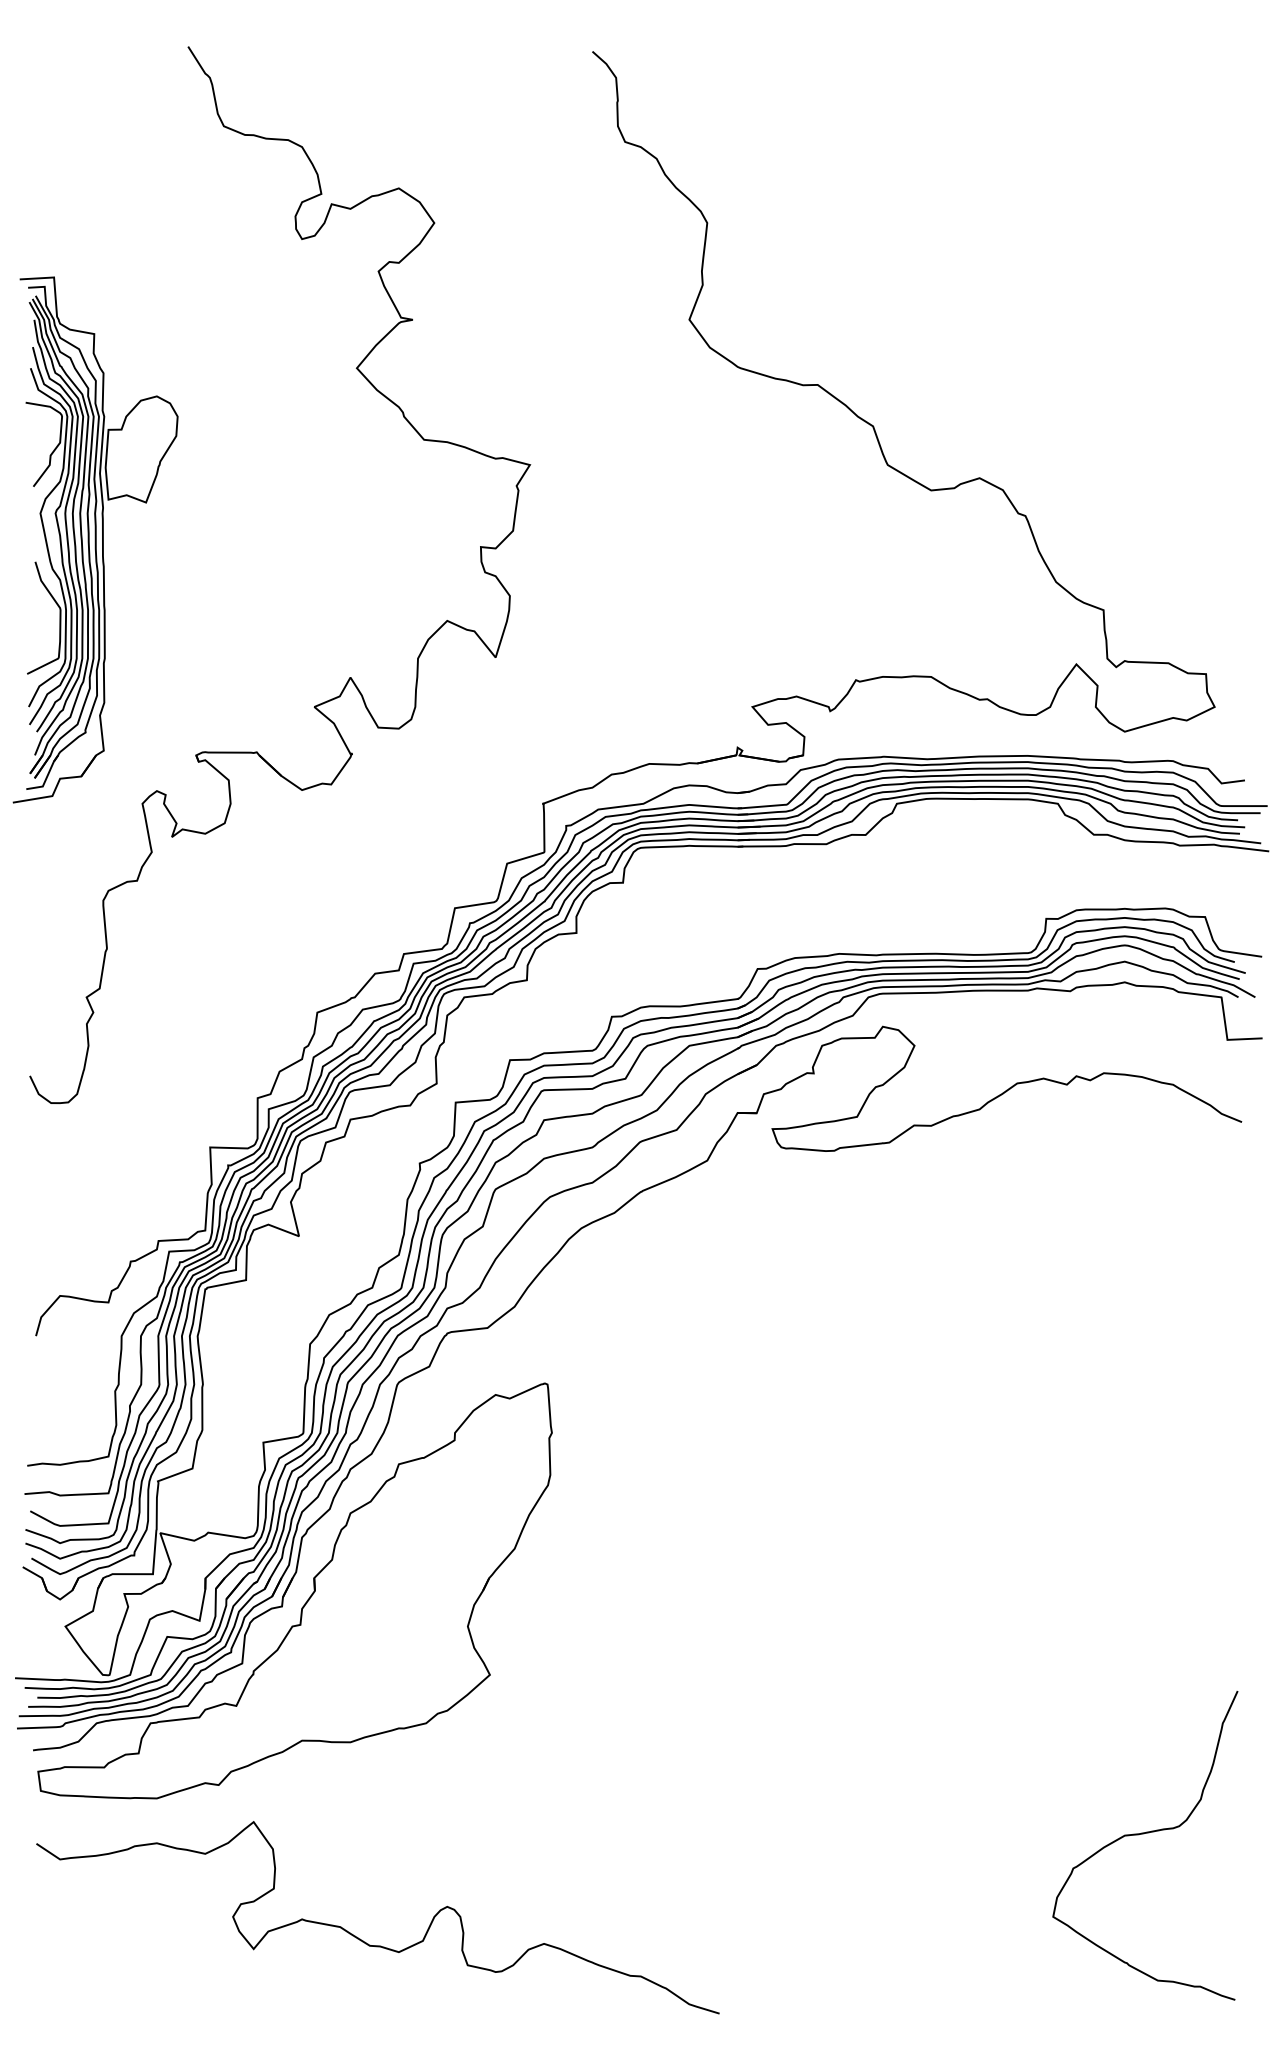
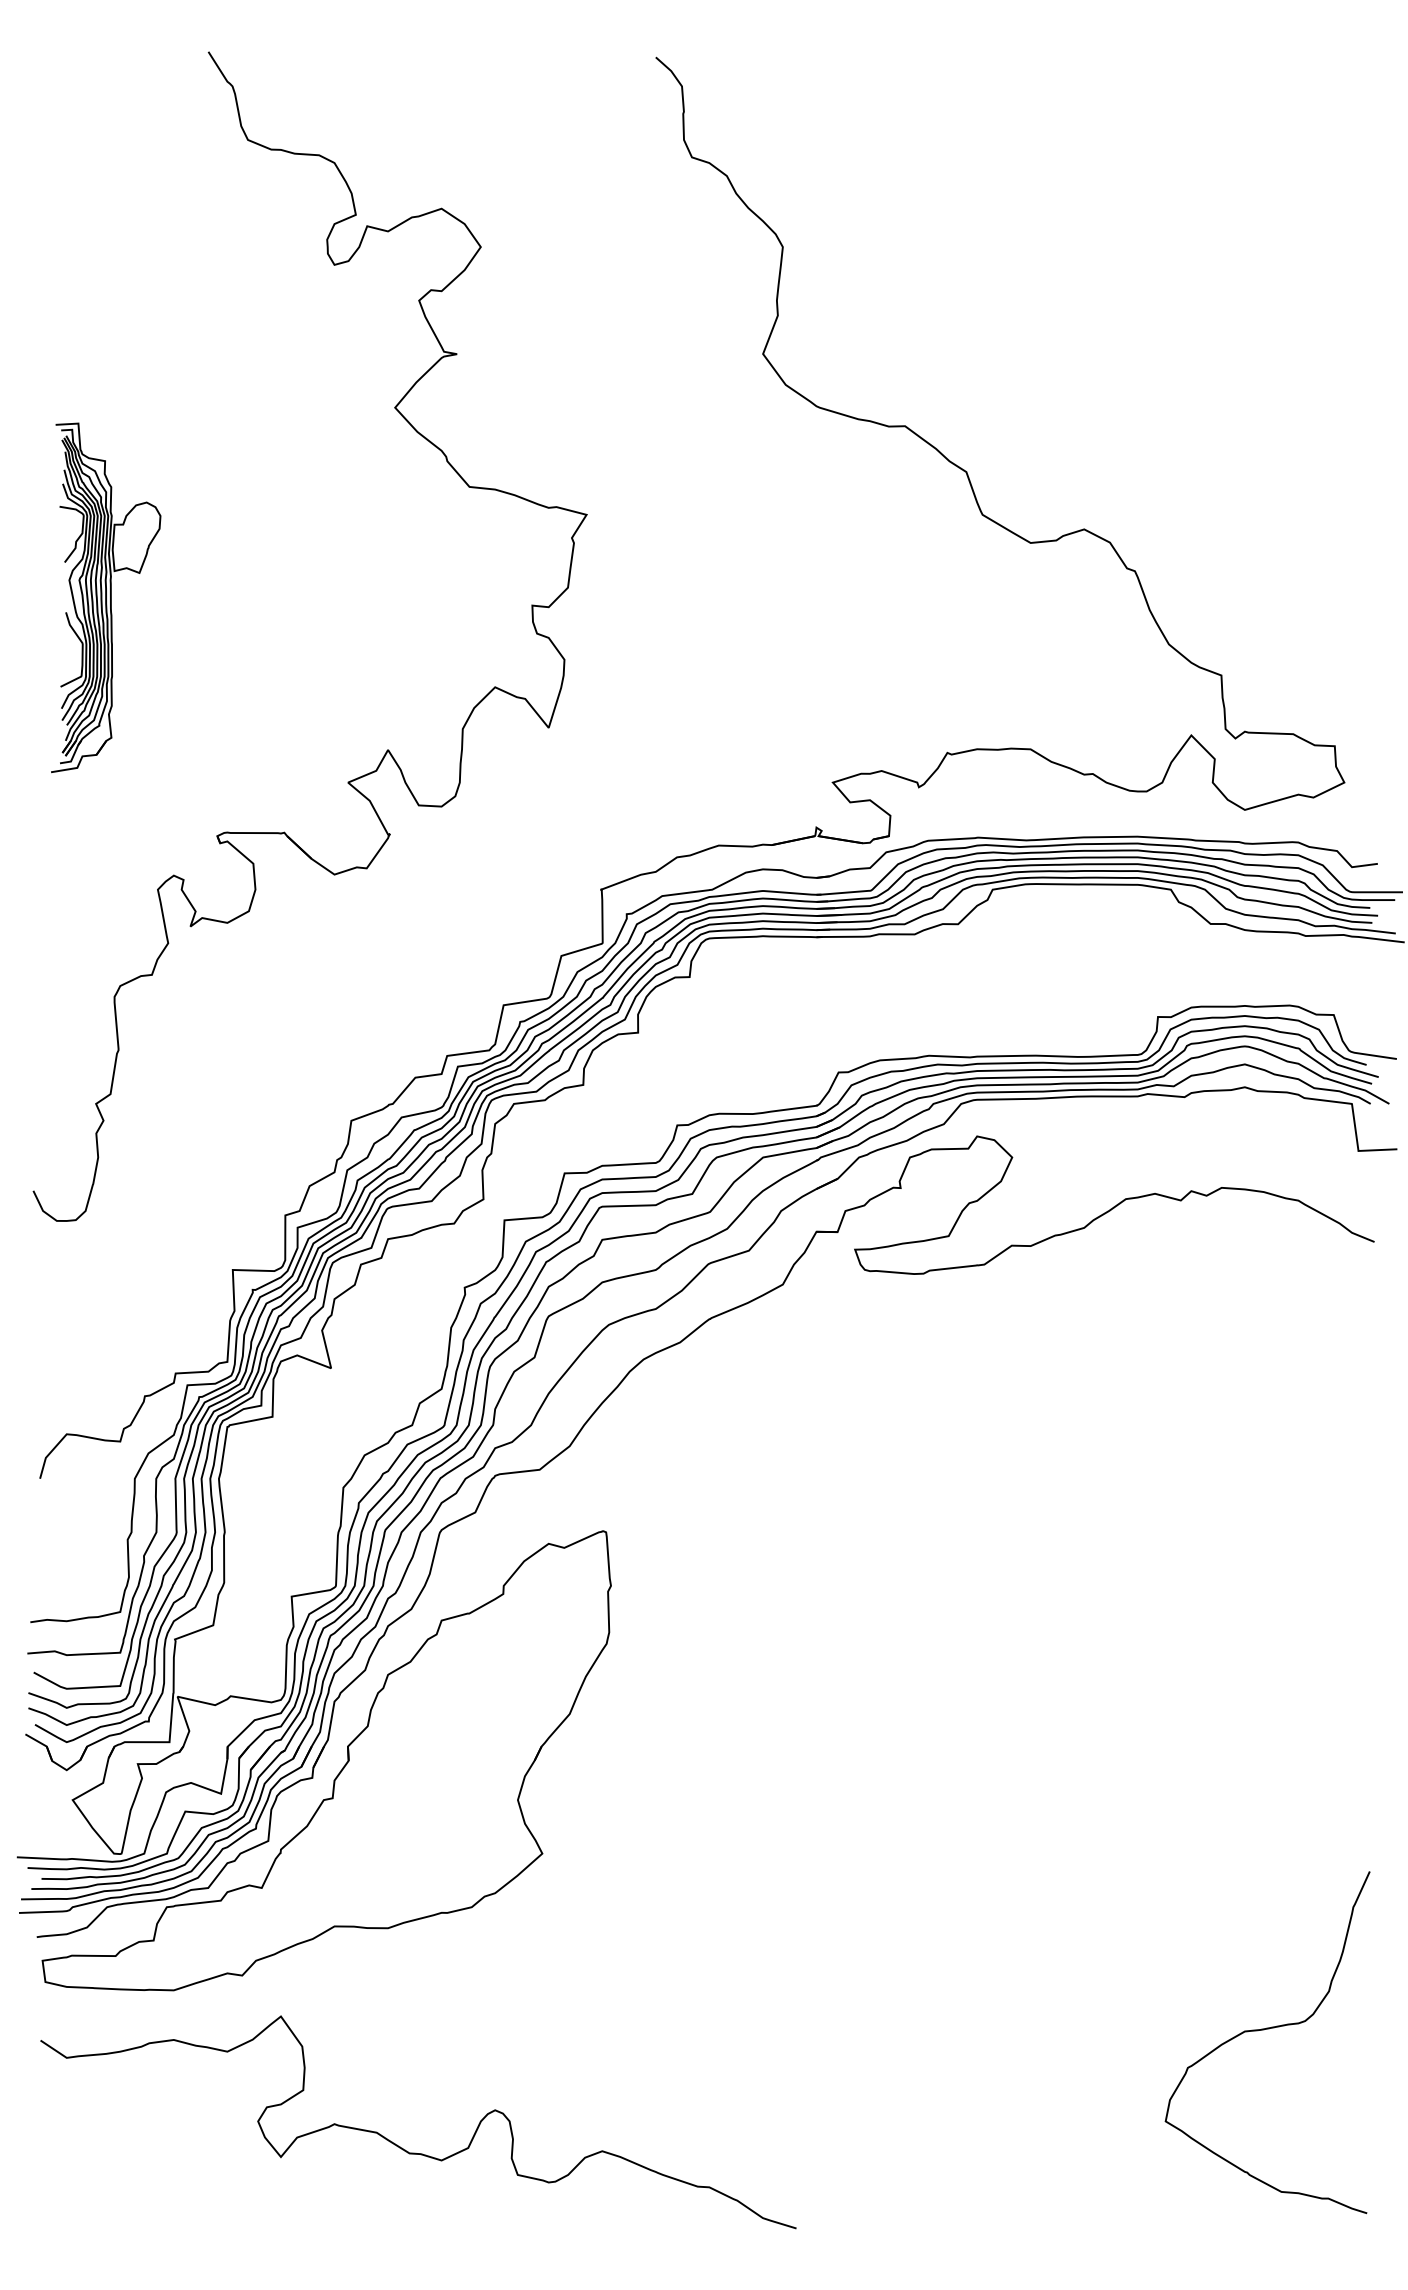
part: (95, 539) -> (105, 597), size x0.6

